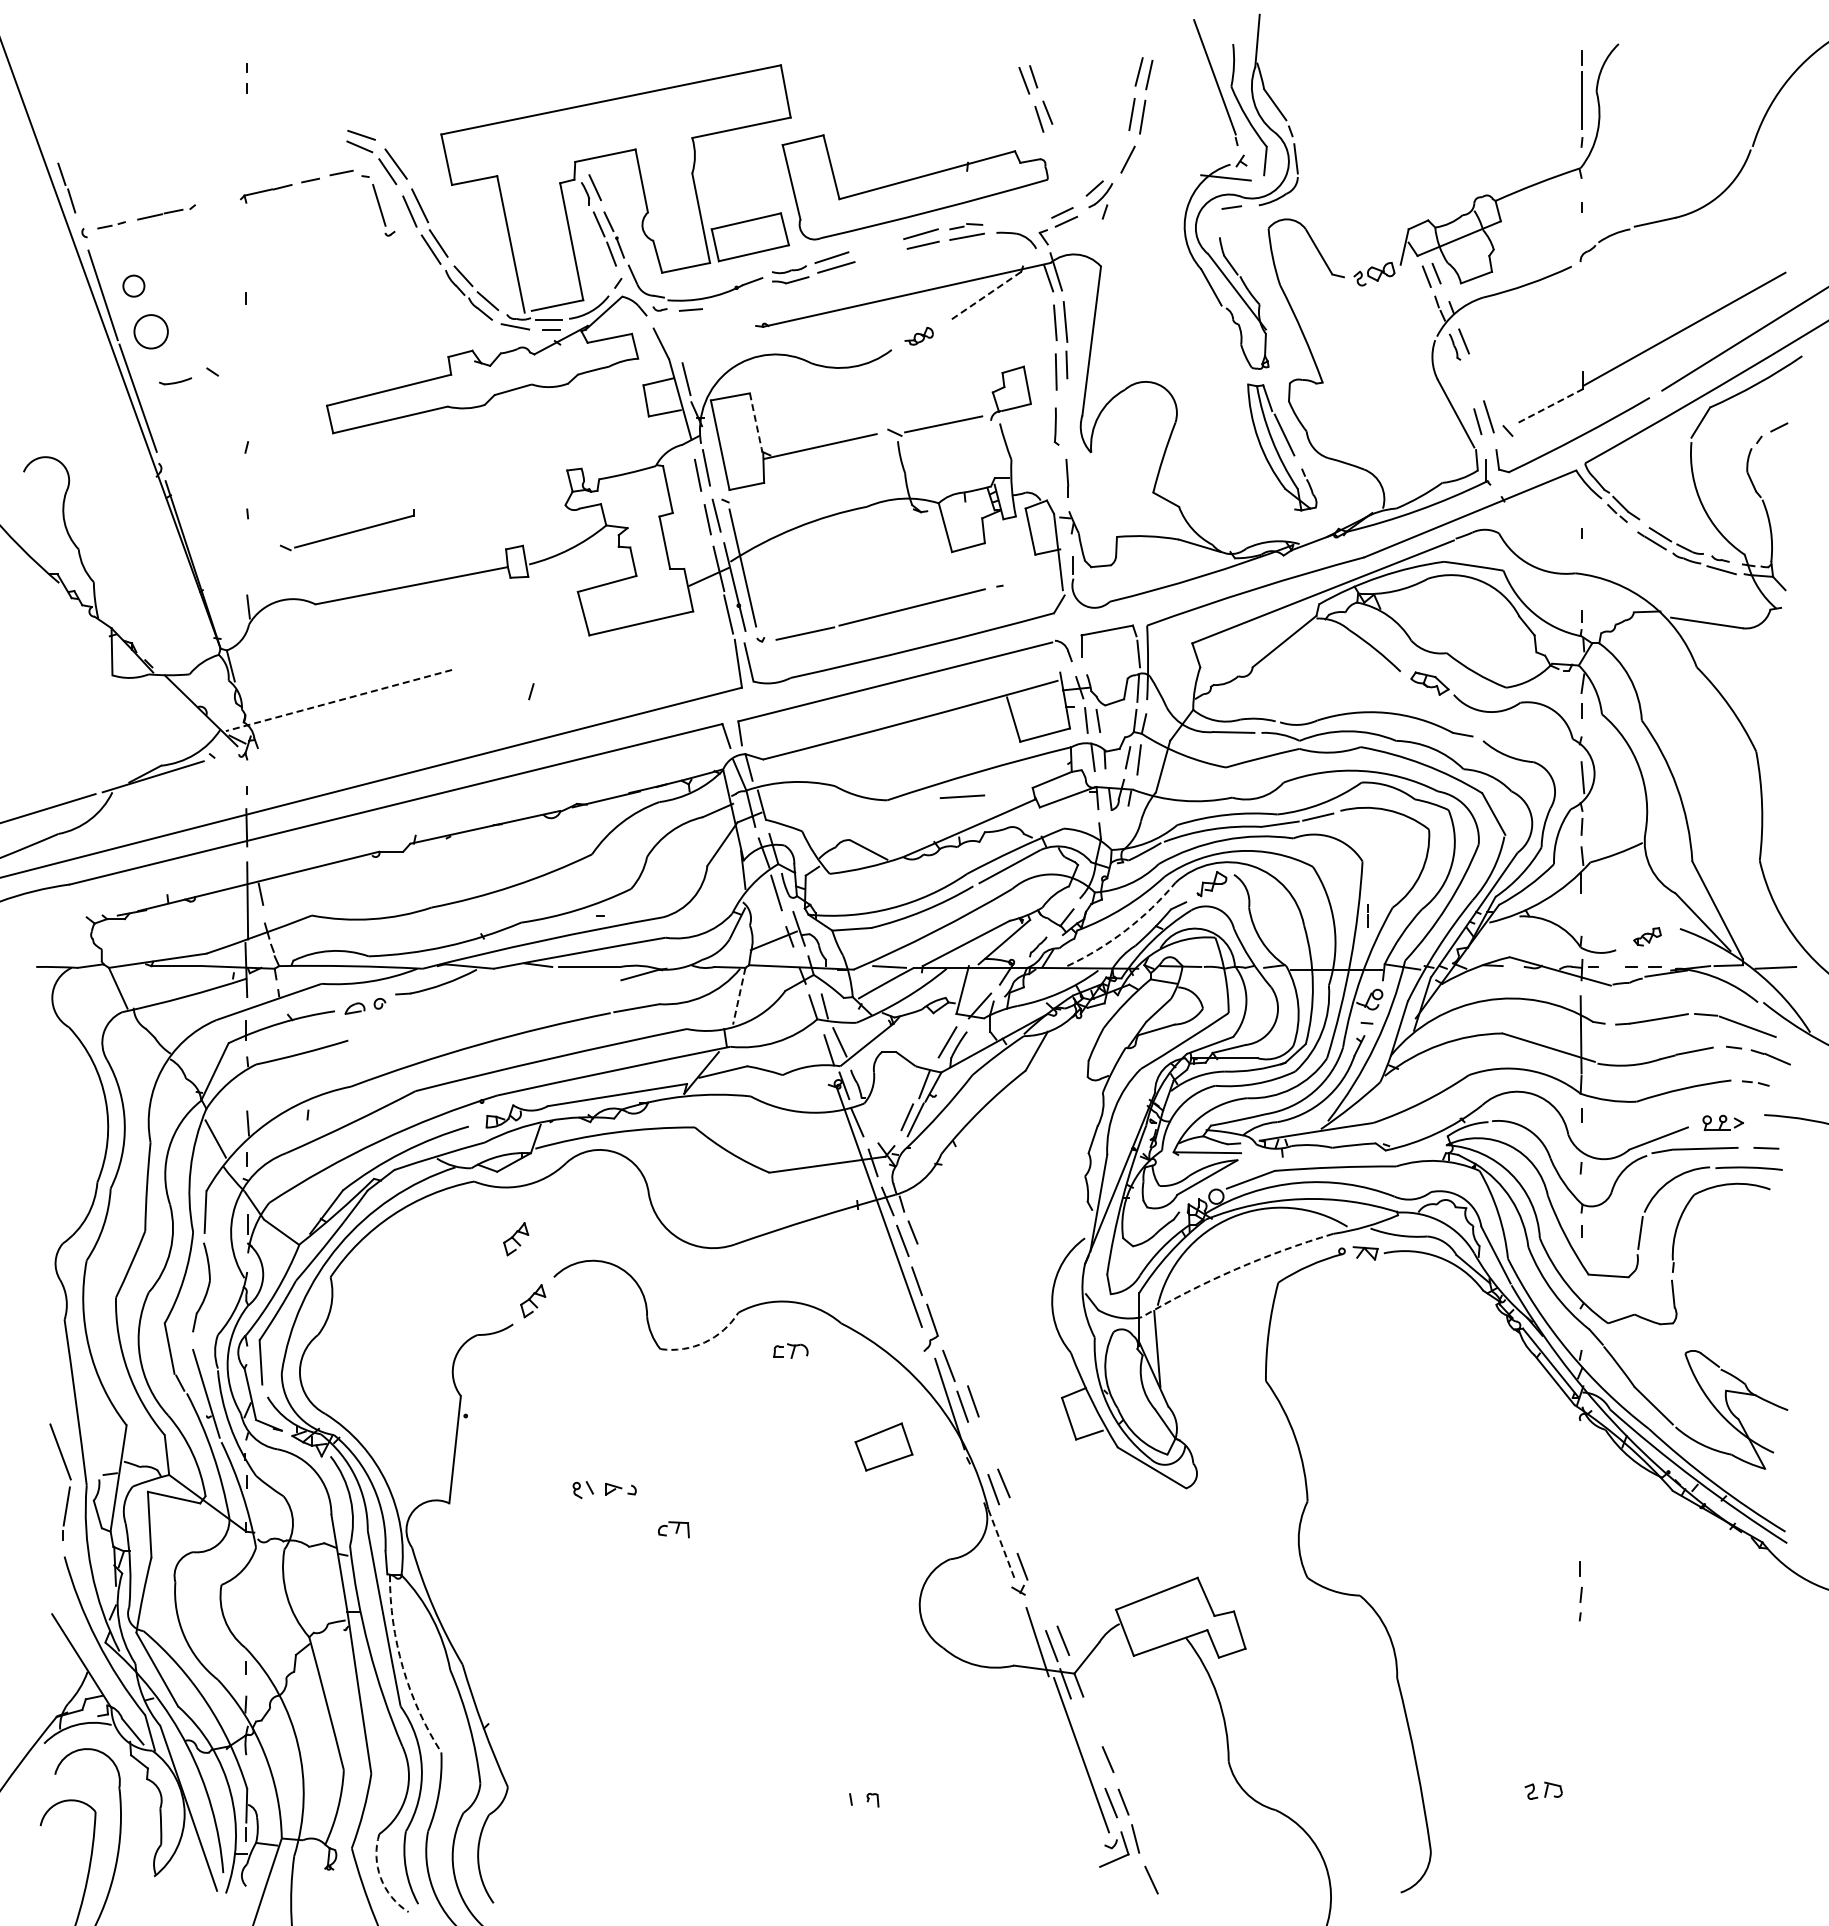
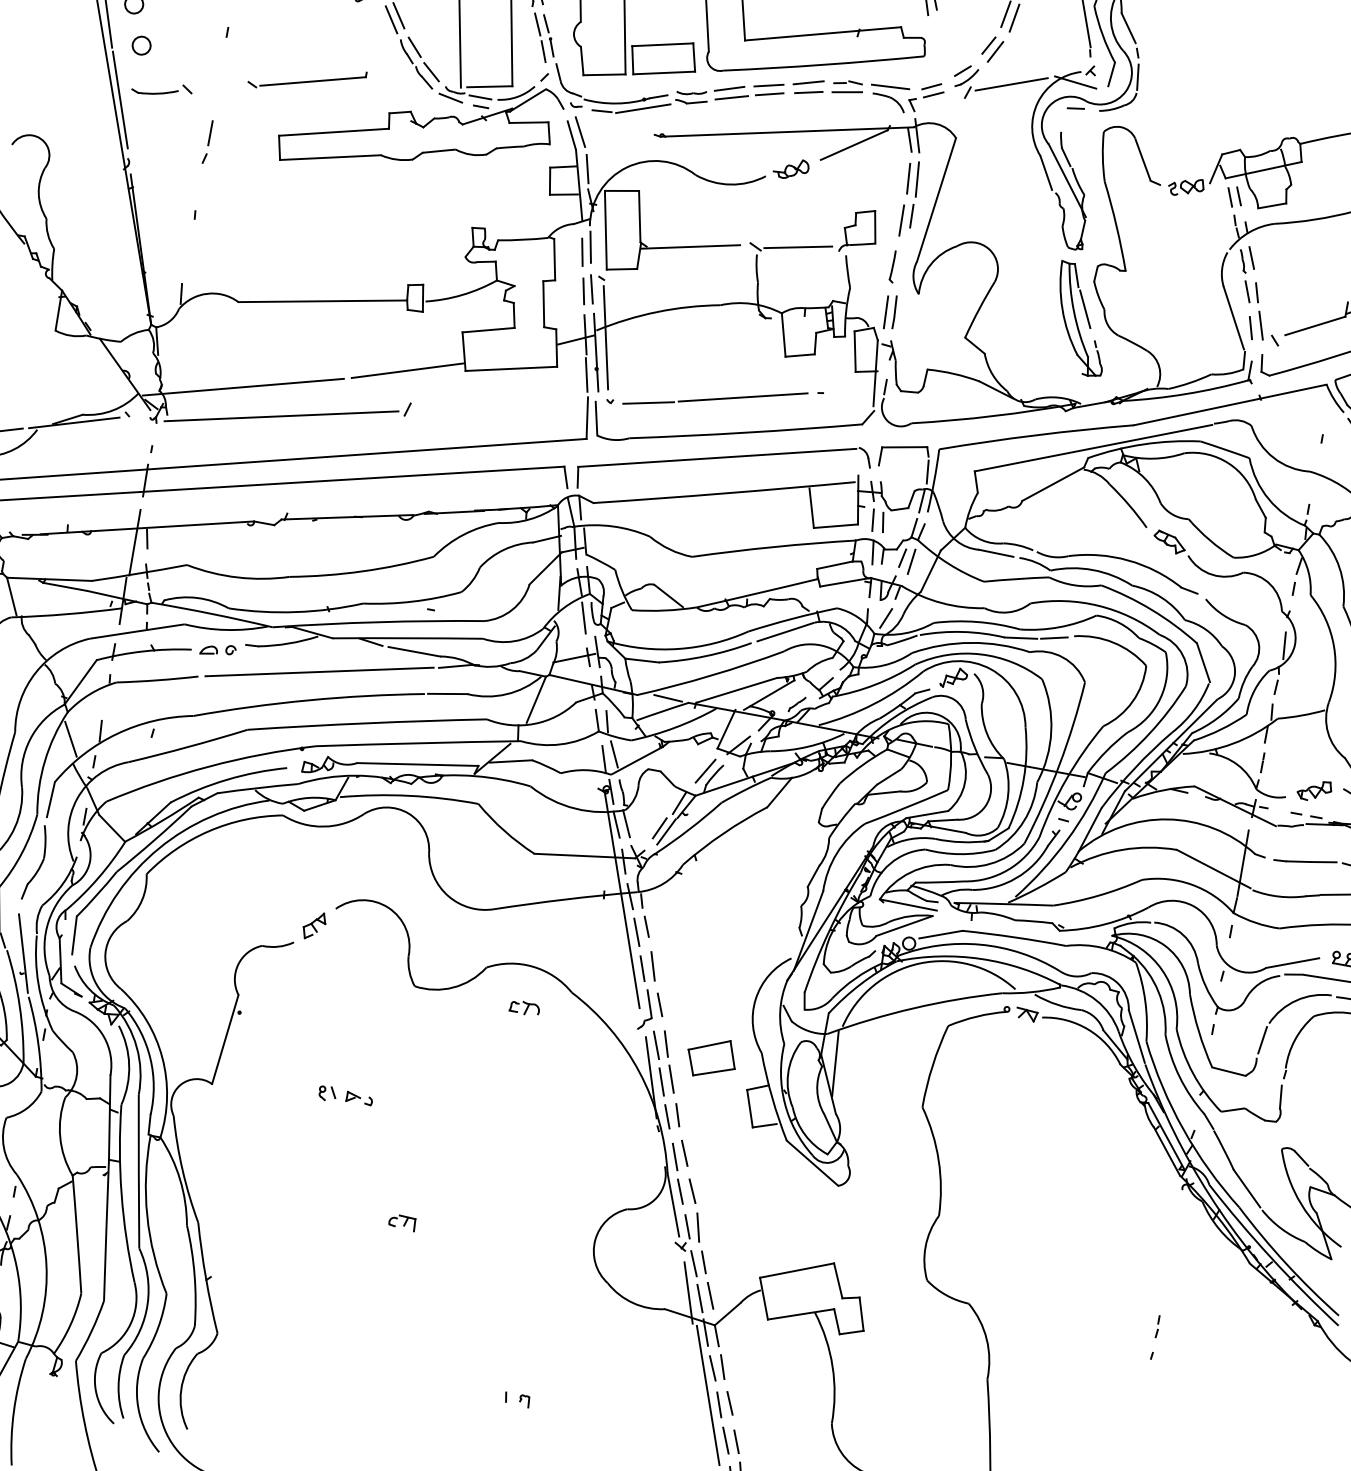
line: (1118, 153) -> (988, 45), added
line: (1153, 193) -> (1011, 84), added
line: (875, 245) -> (768, 85), added
line: (878, 255) -> (769, 94), added
line: (985, 296) -> (853, 145), dashed -> solid
line: (737, 298) -> (643, 108), added
circle: (150, 331) -> (141, 45), size x0.62
part: (918, 336) -> (790, 169), size x1.43
line: (670, 338) -> (580, 132), added
part: (1470, 380) -> (1251, 292), added
part: (175, 381) -> (154, 91), size x1.67
line: (1550, 406) -> (1314, 326), dashed -> solid
line: (247, 416) -> (210, 132), added
arc: (756, 422) -> (640, 216), dashed -> solid
line: (1057, 479) -> (886, 311), added
part: (347, 530) -> (307, 79), moved
line: (522, 647) -> (407, 370), added
line: (338, 700) -> (243, 387), dashed -> solid
line: (388, 725) -> (281, 416), added
line: (962, 796) -> (890, 86), moved
line: (1121, 829) -> (885, 617), added
line: (1367, 915) -> (1261, 762), moved
arc: (1125, 930) -> (873, 704), dashed -> solid
part: (1647, 936) -> (1314, 790), size x1.43
line: (739, 996) -> (536, 700), dashed -> solid
line: (485, 1009) -> (319, 671), added
line: (867, 1118) -> (625, 823), added
part: (516, 1239) -> (309, 871), removed
arc: (1235, 1269) -> (914, 1008), dashed -> solid
line: (928, 1276) -> (653, 966), added
line: (944, 1318) -> (660, 1004), added
arc: (704, 1342) -> (453, 987), dashed -> solid
line: (959, 1362) -> (665, 1044), added
line: (987, 1440) -> (677, 1114), added
line: (976, 1445) -> (667, 1116), added
part: (883, 1446) -> (711, 1057), moved
line: (1020, 1524) -> (692, 1190), added
line: (1006, 1527) -> (680, 1191), added
part: (673, 1529) -> (402, 1222), moved
line: (1001, 1545) -> (673, 1205), dashed -> solid
line: (1034, 1565) -> (697, 1227), added
part: (1580, 1582) -> (1157, 1326), size x0.62
line: (1048, 1603) -> (703, 1261), added
line: (1037, 1607) -> (693, 1263), added
arc: (402, 1667) -> (146, 1215), dashed -> solid
line: (1091, 1719) -> (722, 1366), added
line: (1080, 1722) -> (712, 1367), added
line: (1096, 1763) -> (719, 1404), added
arc: (380, 1878) -> (95, 1390), dashed -> solid

